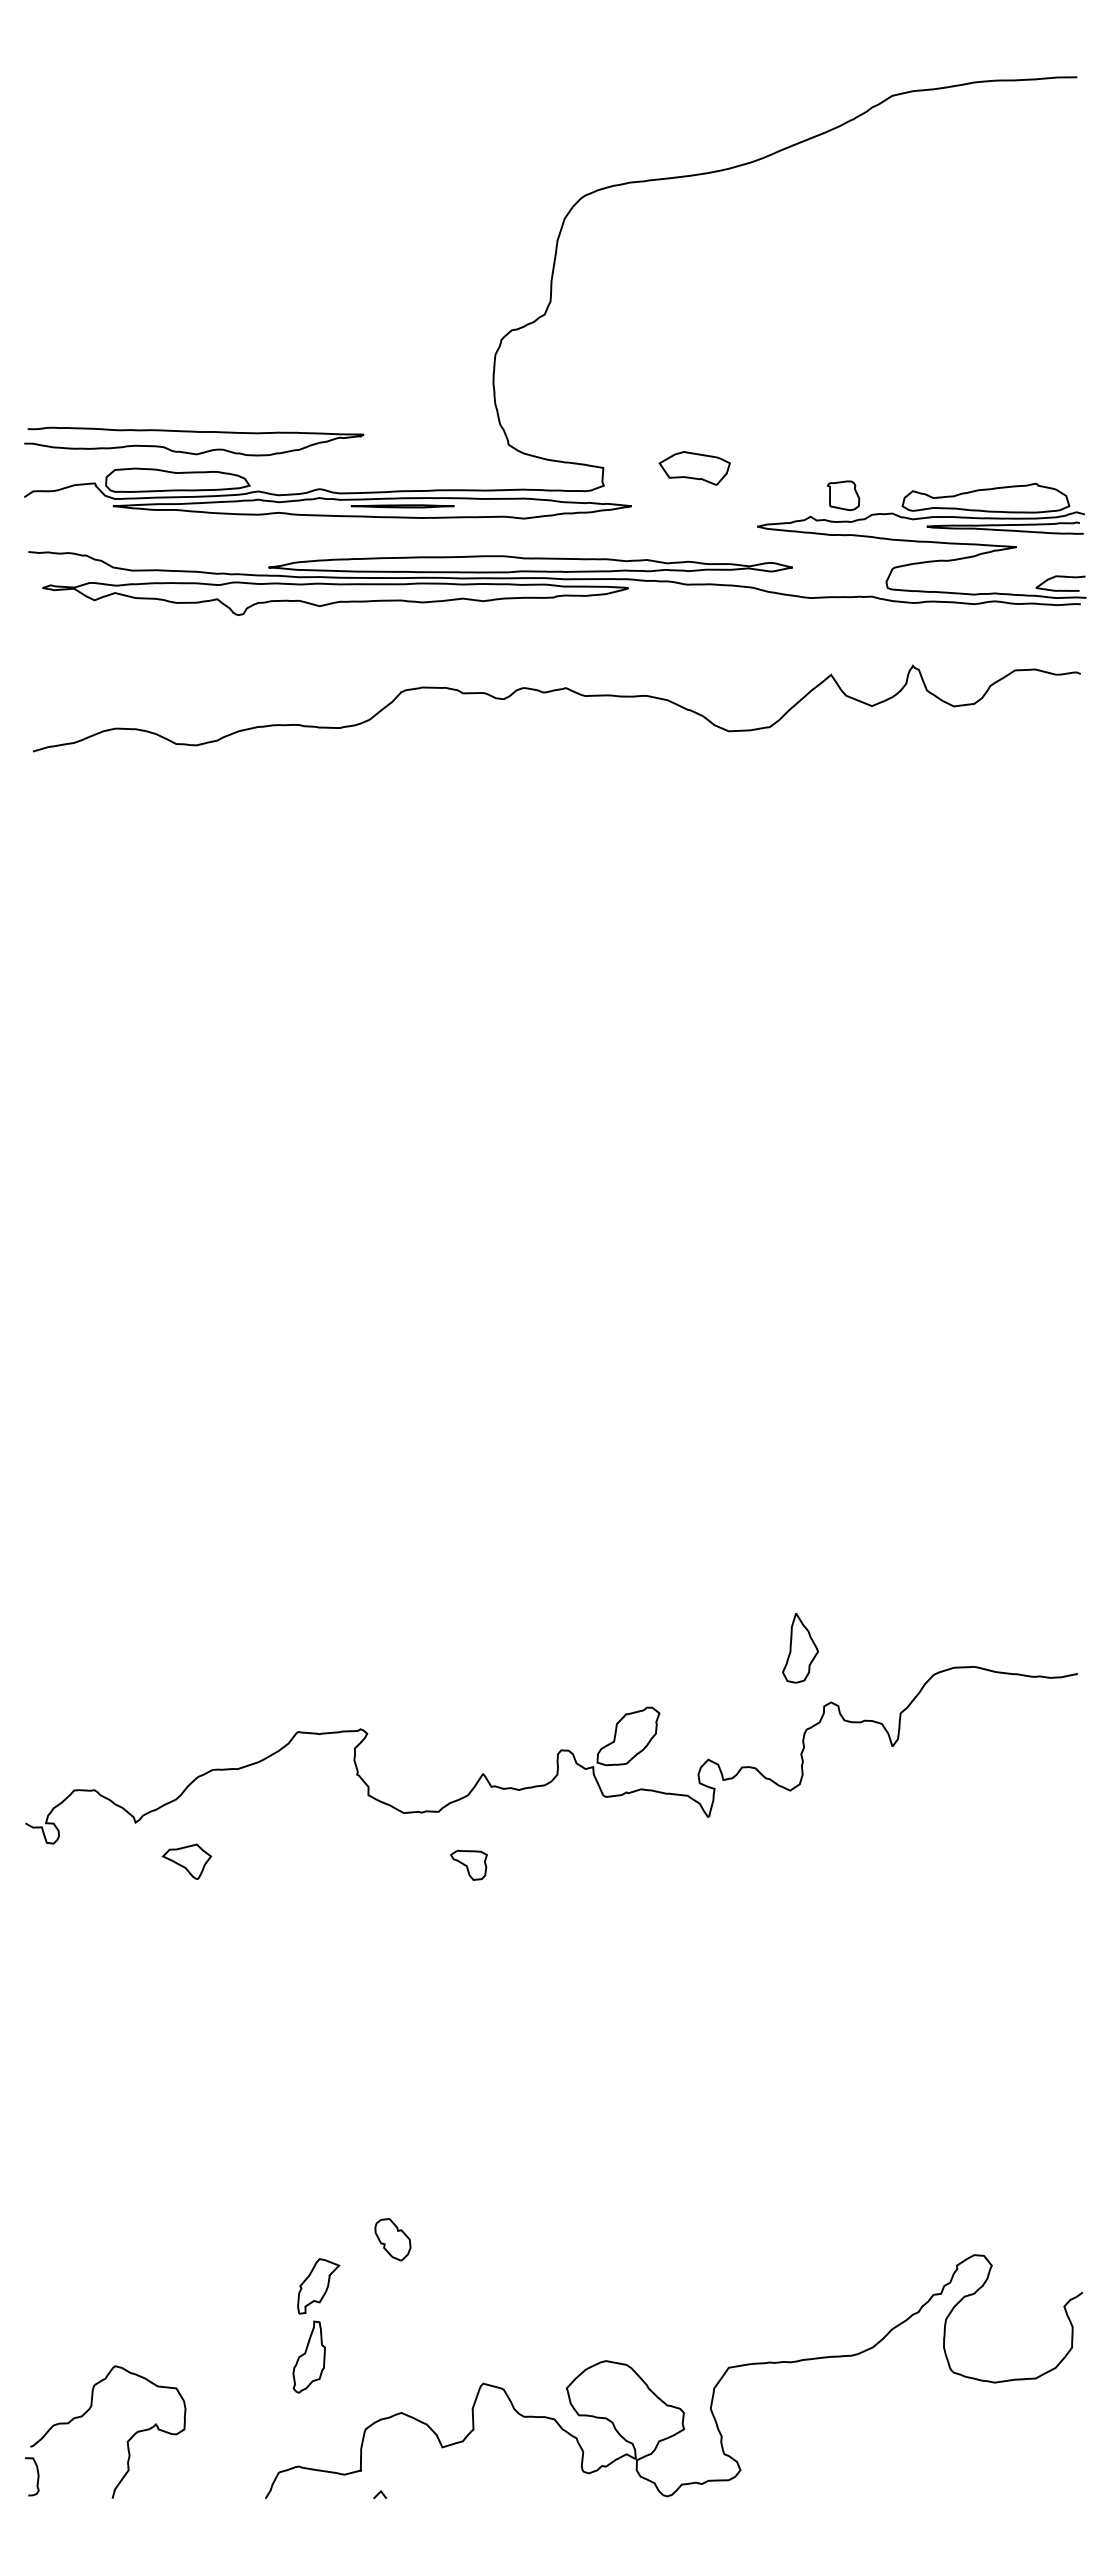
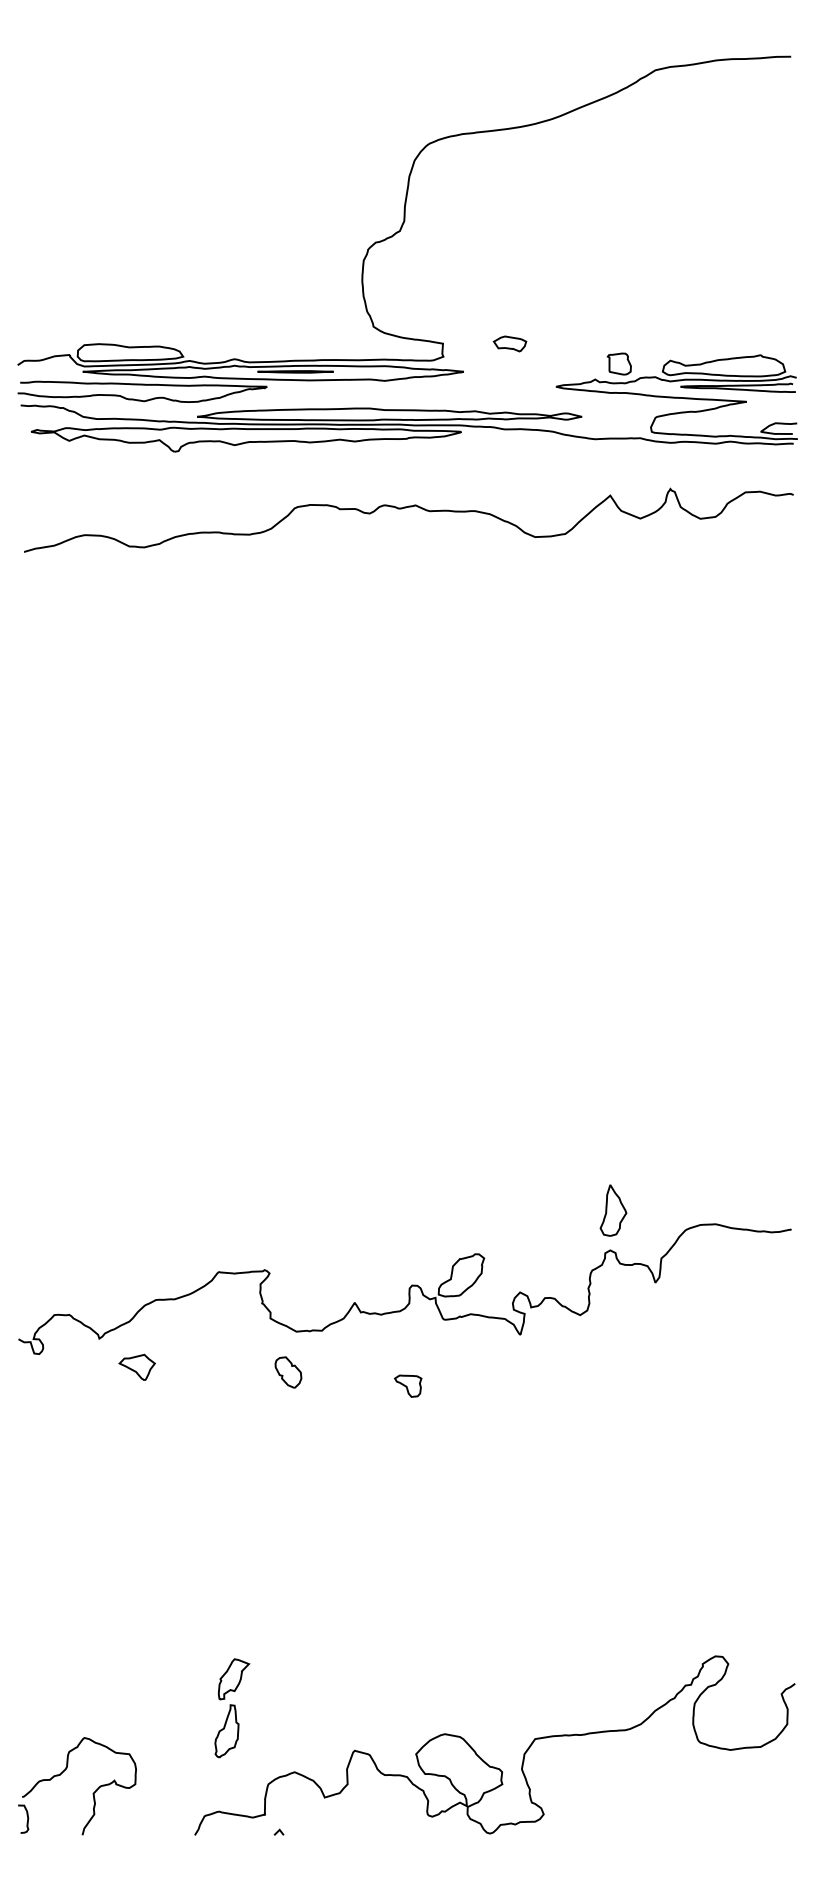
curve: (194, 432) -> (142, 385), moved
part: (694, 468) -> (509, 344), size x0.62
part: (800, 1647) -> (613, 1210), moved
part: (468, 1864) -> (407, 1385), moved
part: (392, 2239) -> (288, 1372), moved

